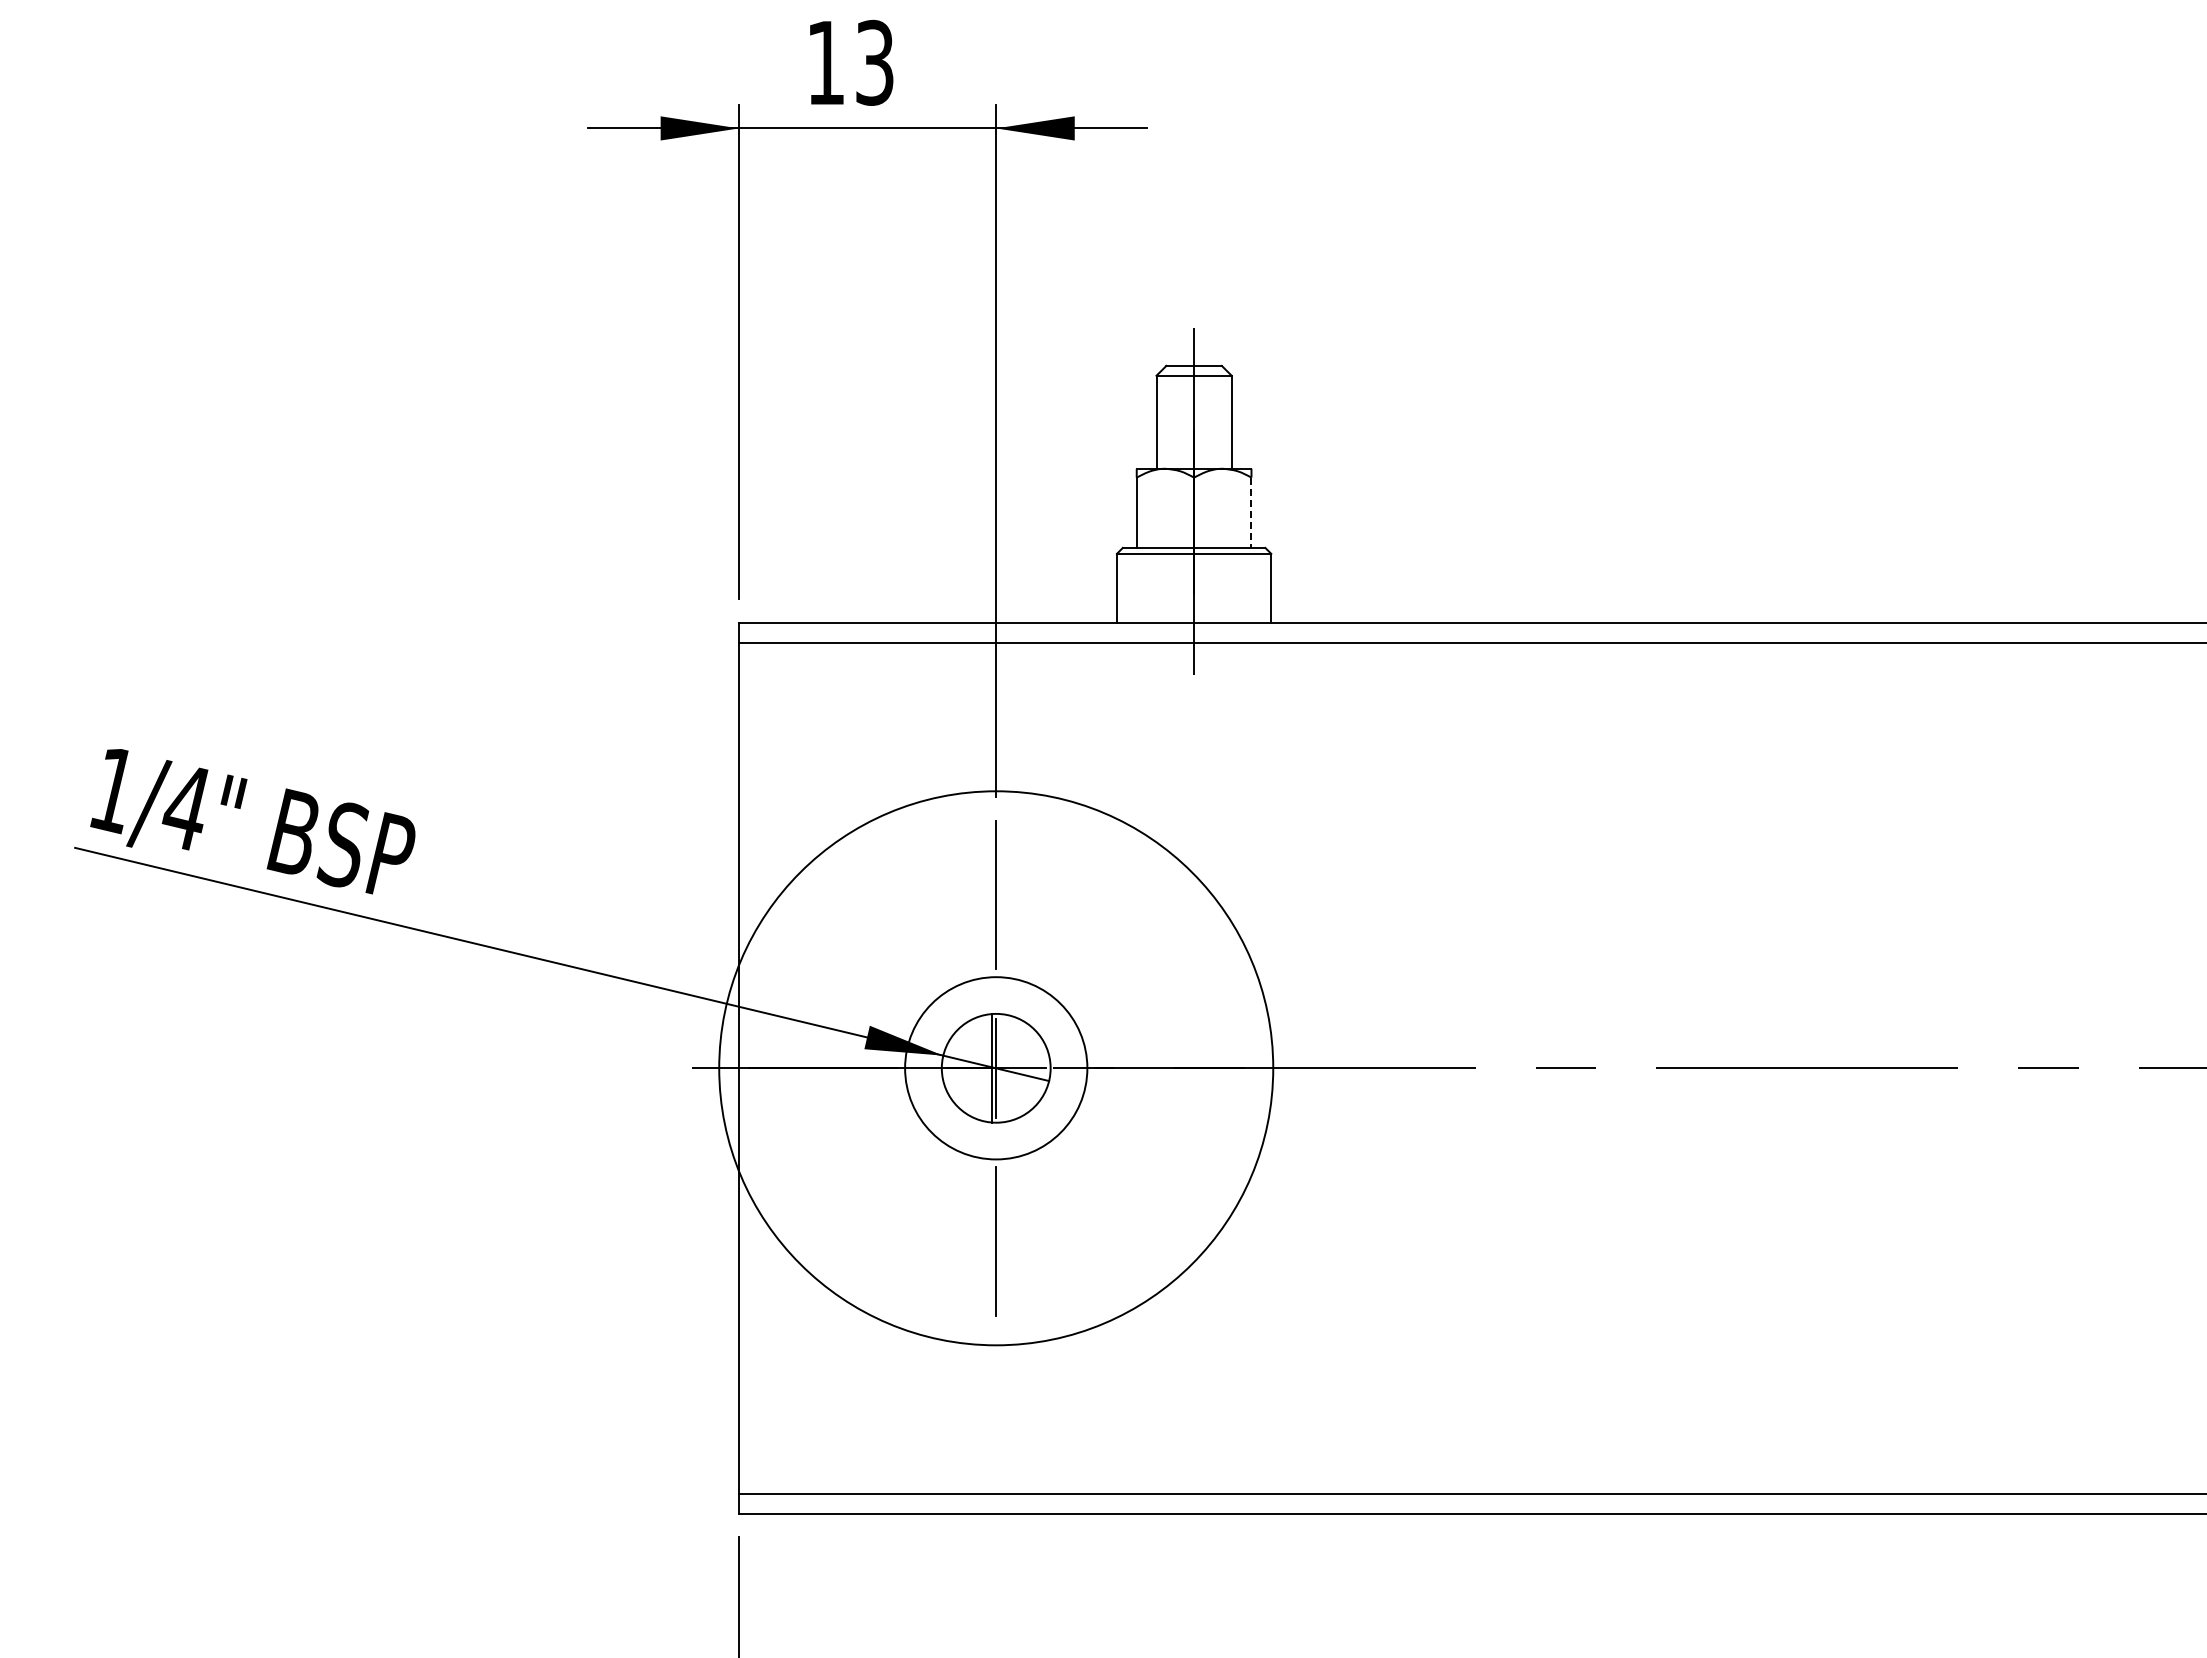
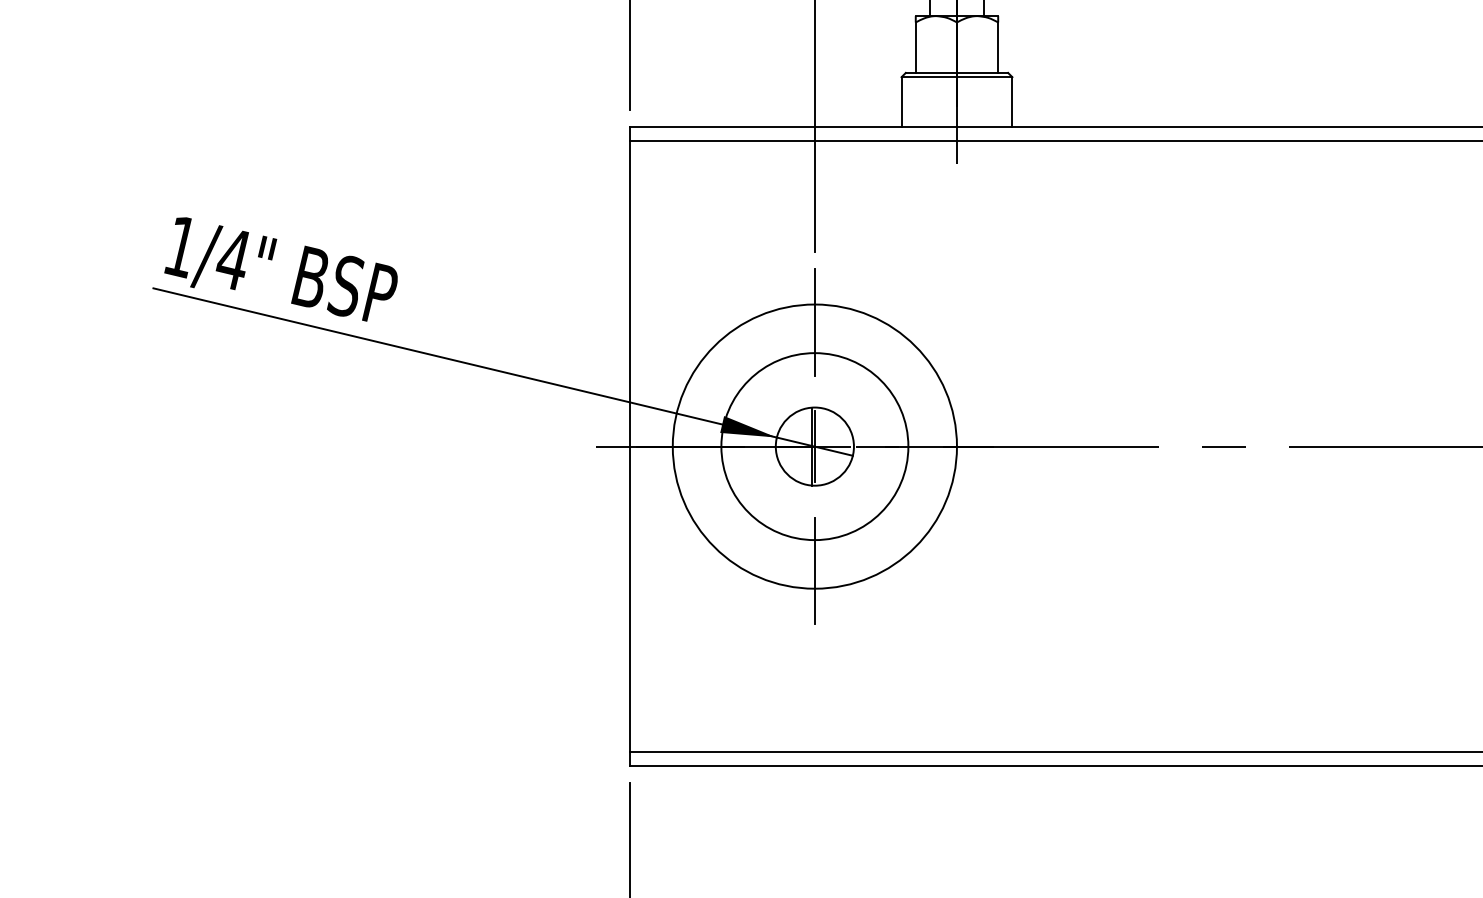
line: (1251, 513) -> (998, 48), dashed -> solid
circle: (996, 1068) -> (815, 446), size x0.71
circle: (996, 1068) -> (815, 446), size x1.43

